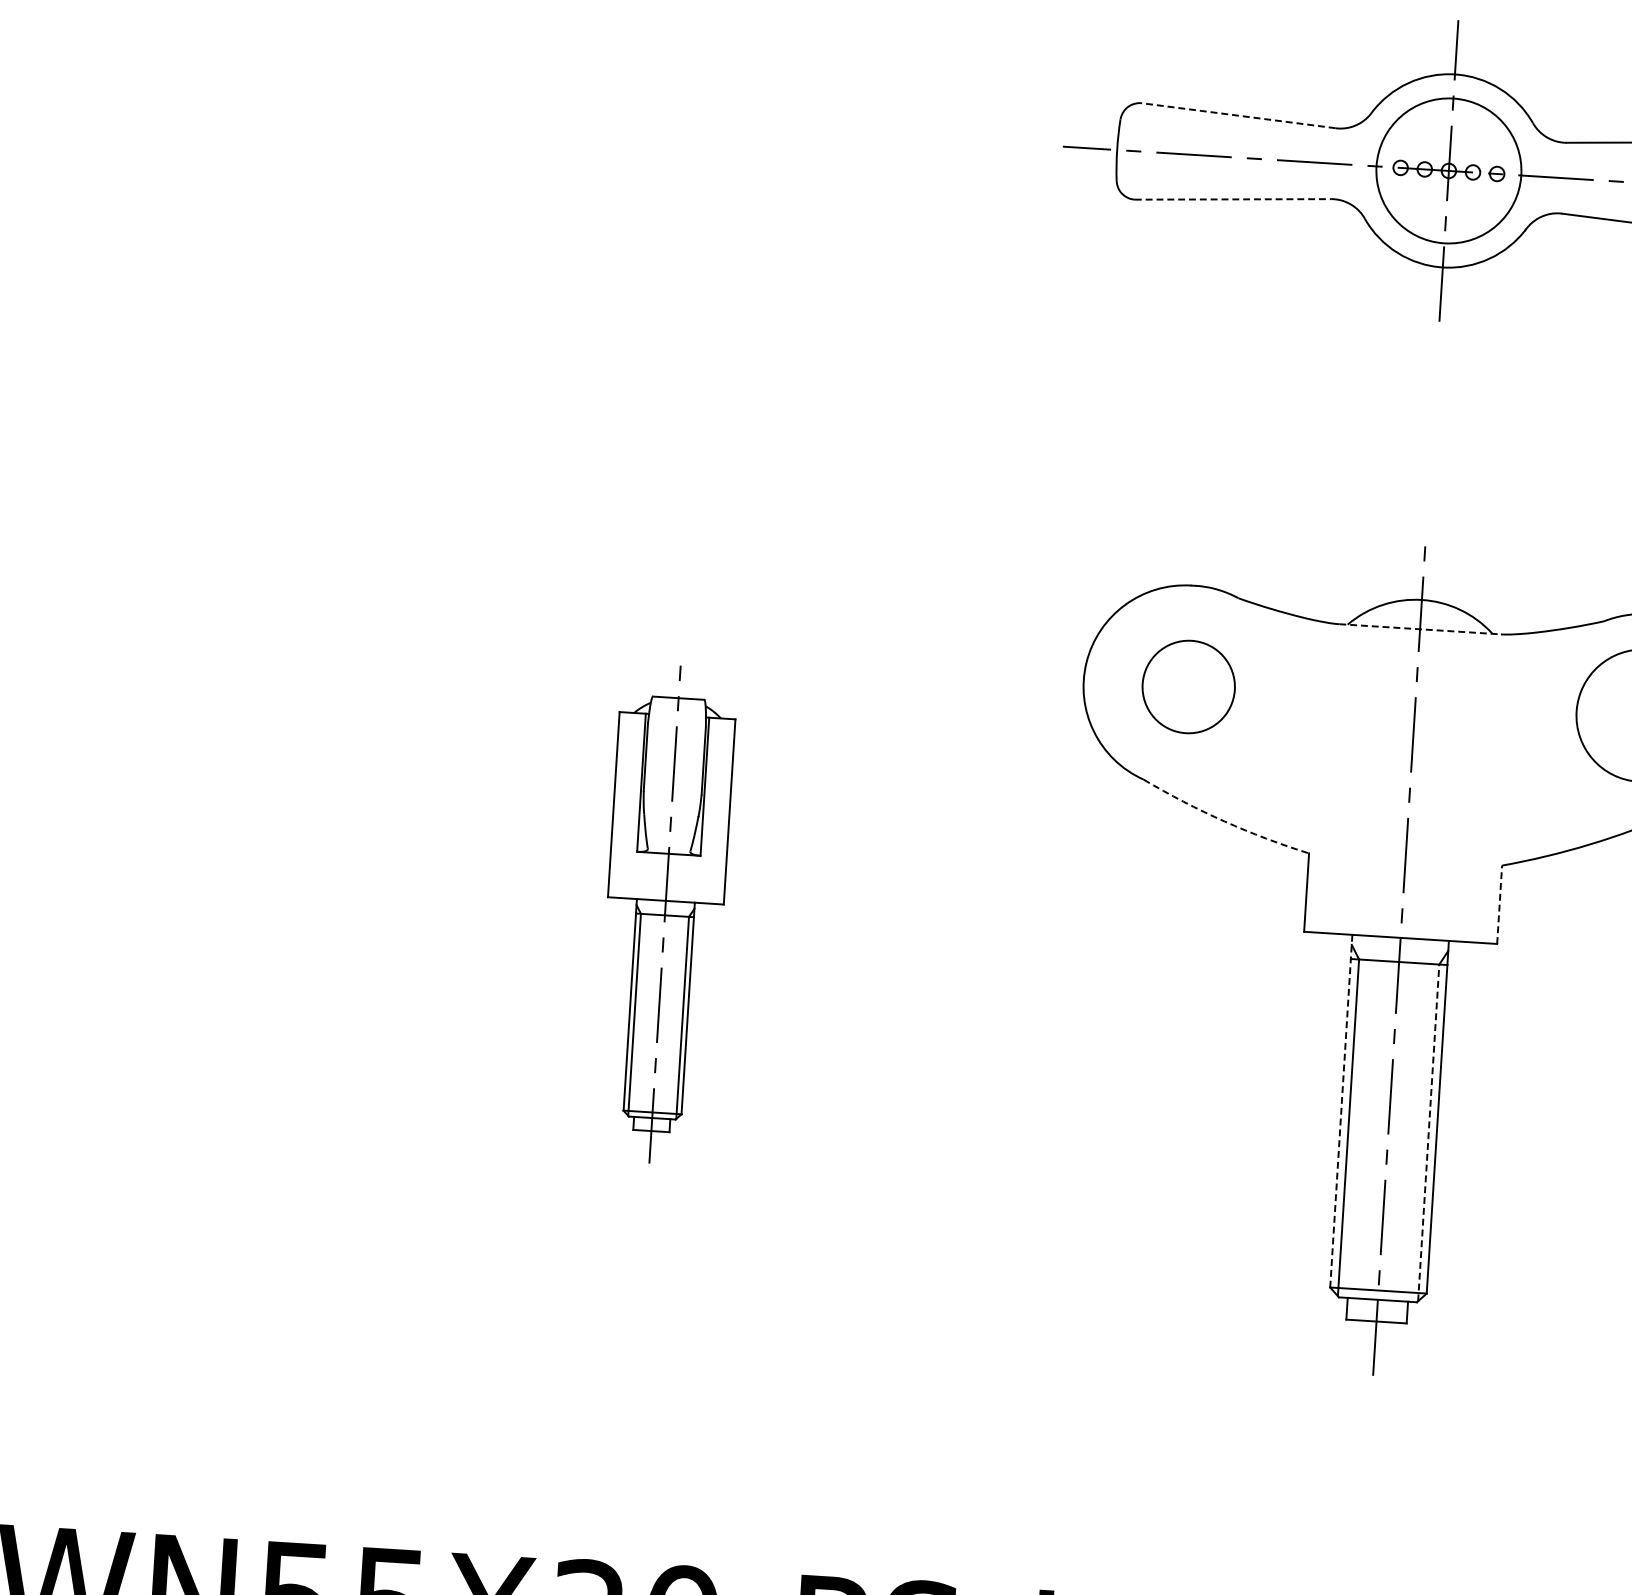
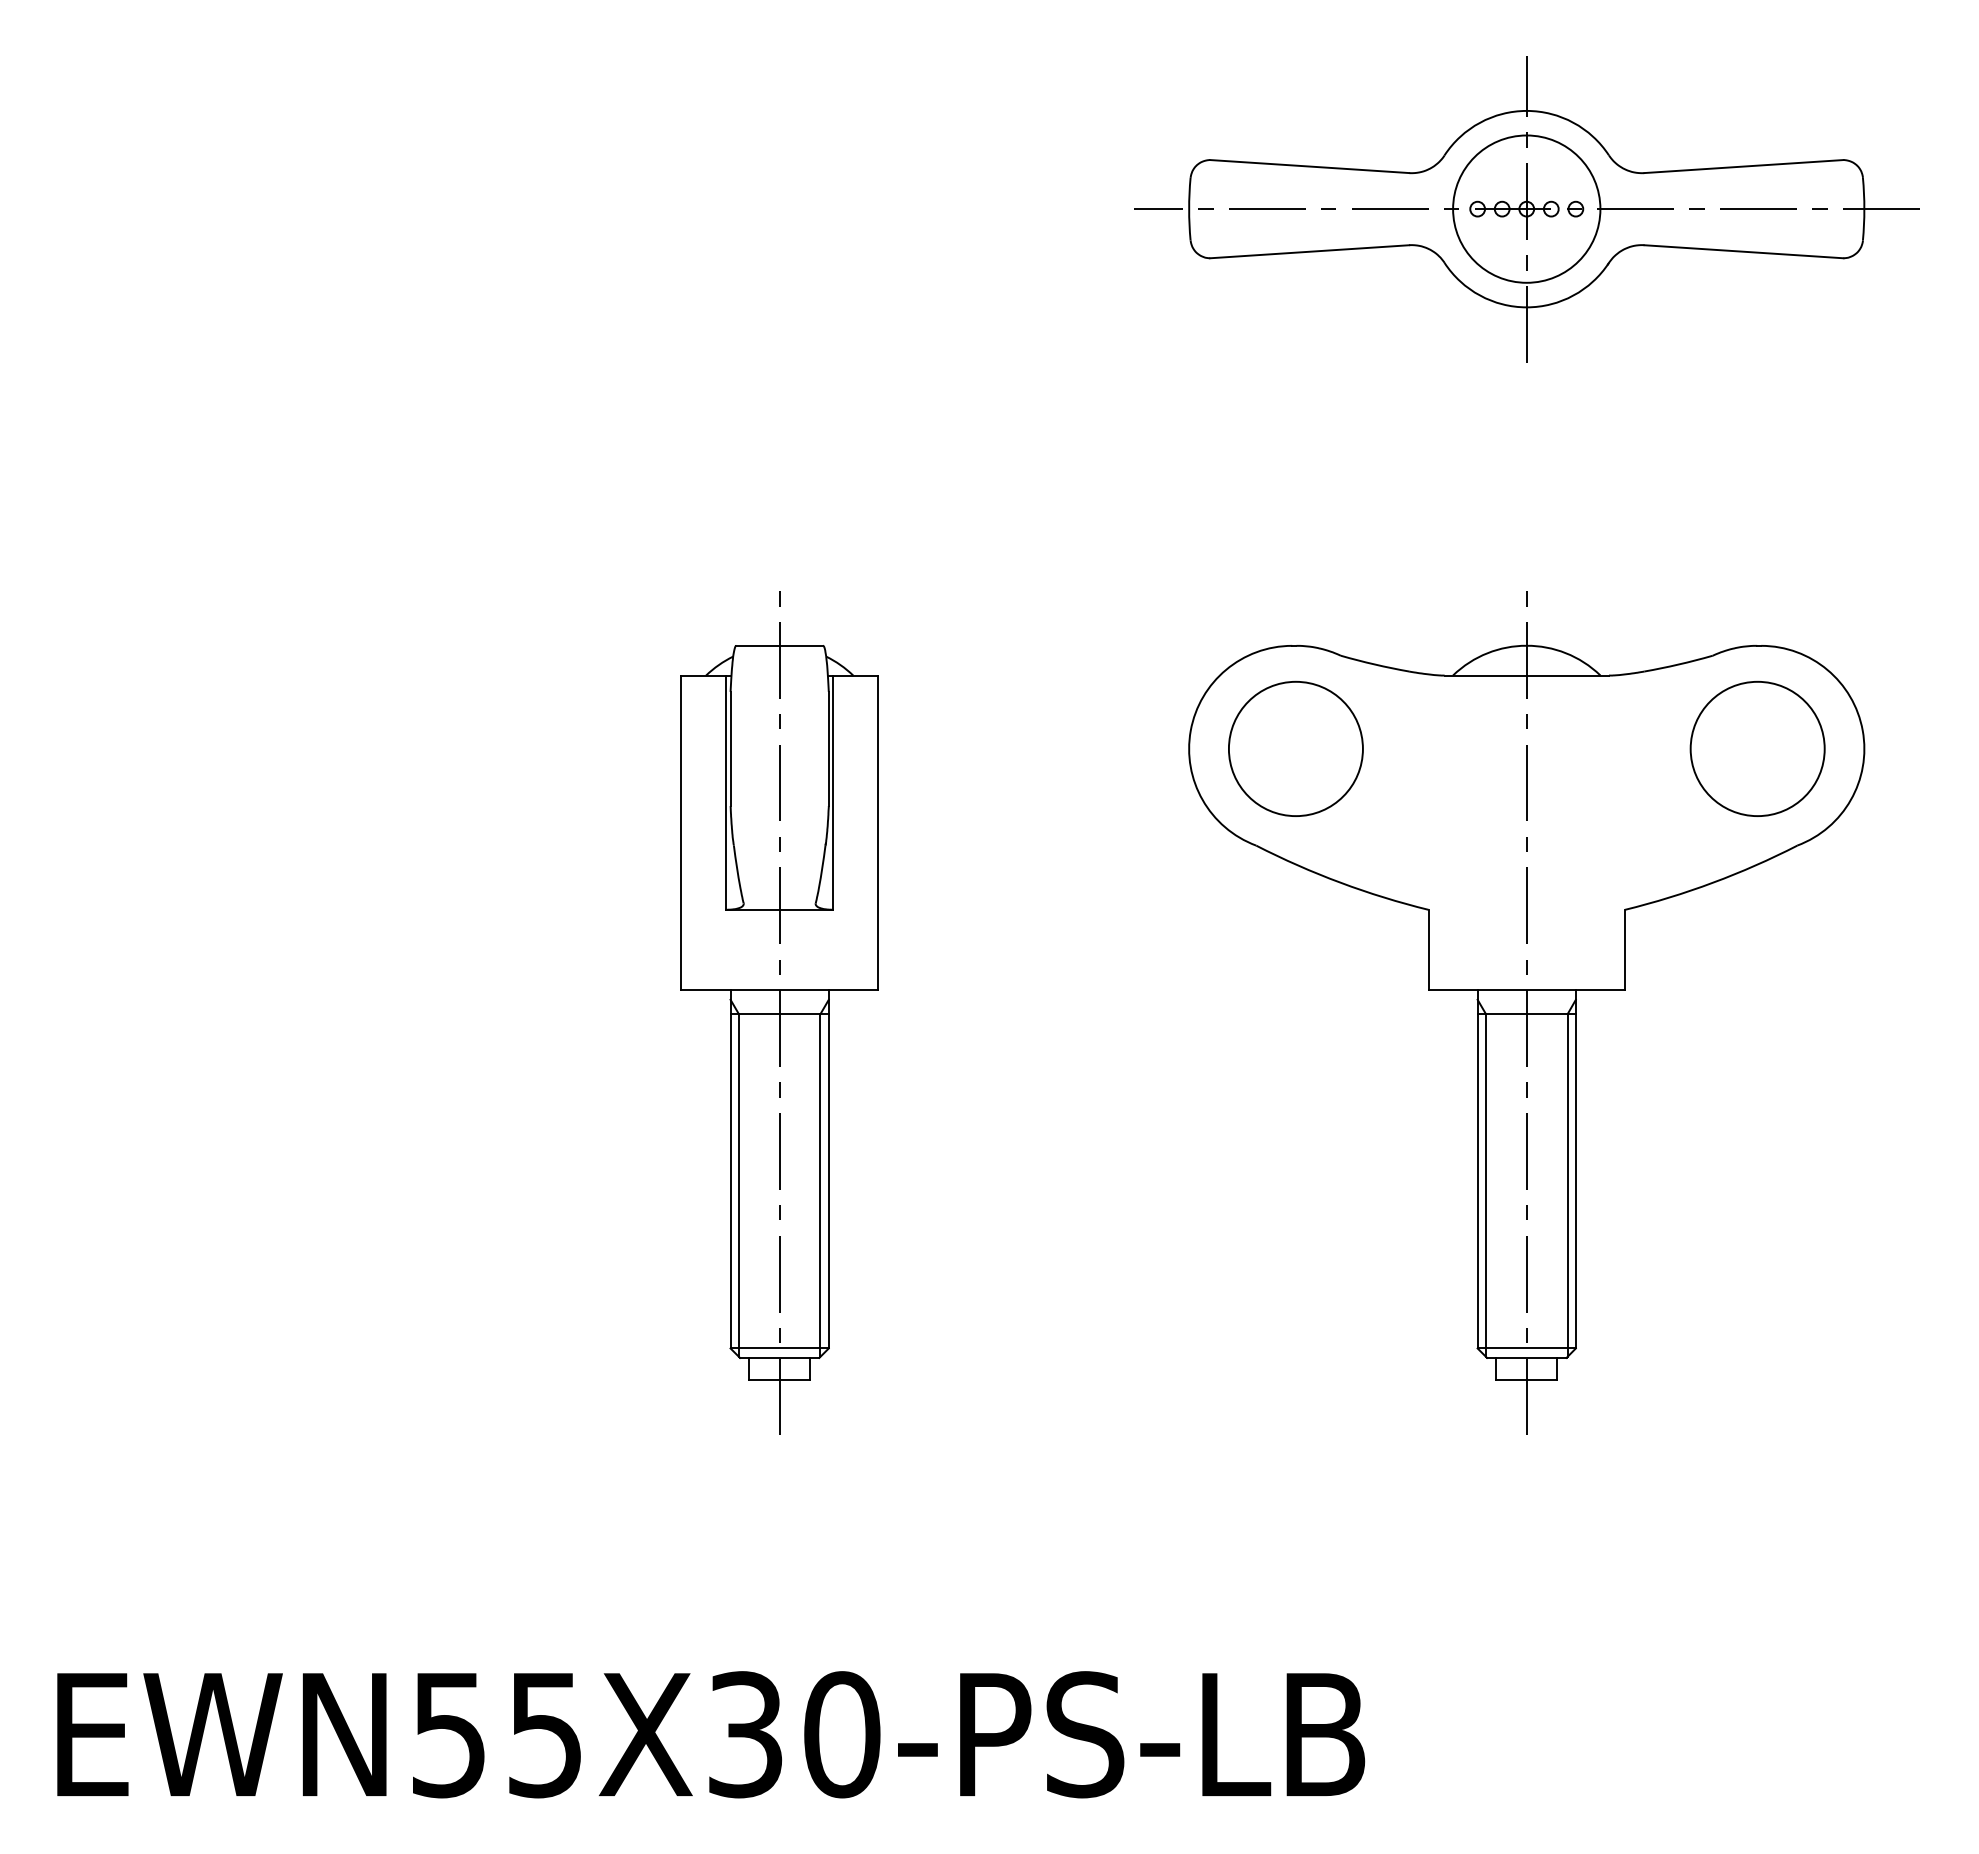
line: (1238, 115) -> (1309, 166), dashed -> solid
line: (1232, 199) -> (1309, 251), dashed -> solid
line: (1420, 629) -> (1527, 675), dashed -> solid
part: (1188, 686) -> (1295, 748), size x1.43
arc: (1224, 821) -> (1340, 882), dashed -> solid
line: (1499, 904) -> (1624, 949), dashed -> solid
part: (664, 914) -> (779, 1012), size x1.67
line: (1341, 1111) -> (1477, 1169), dashed -> solid
line: (1428, 1132) -> (1567, 1185), dashed -> solid

